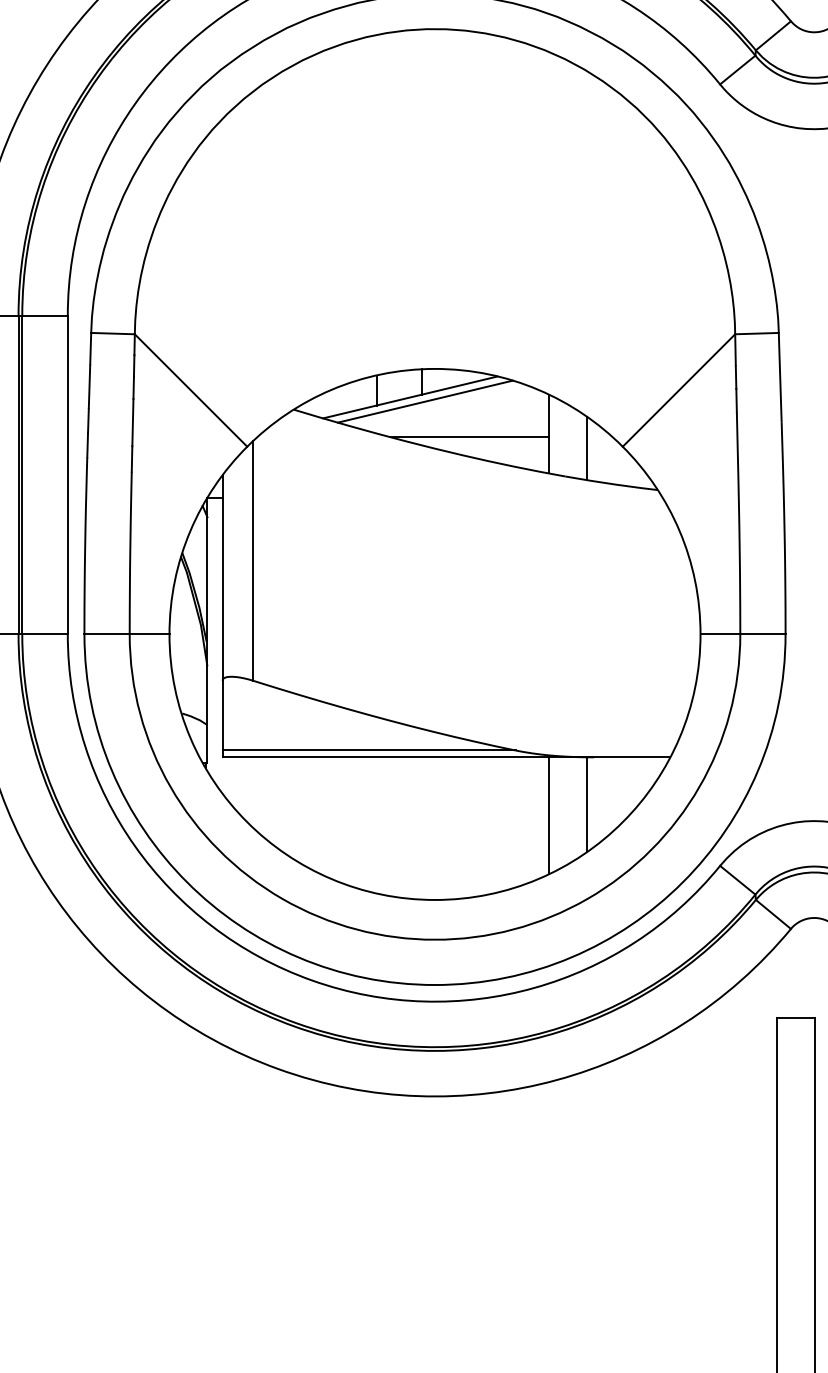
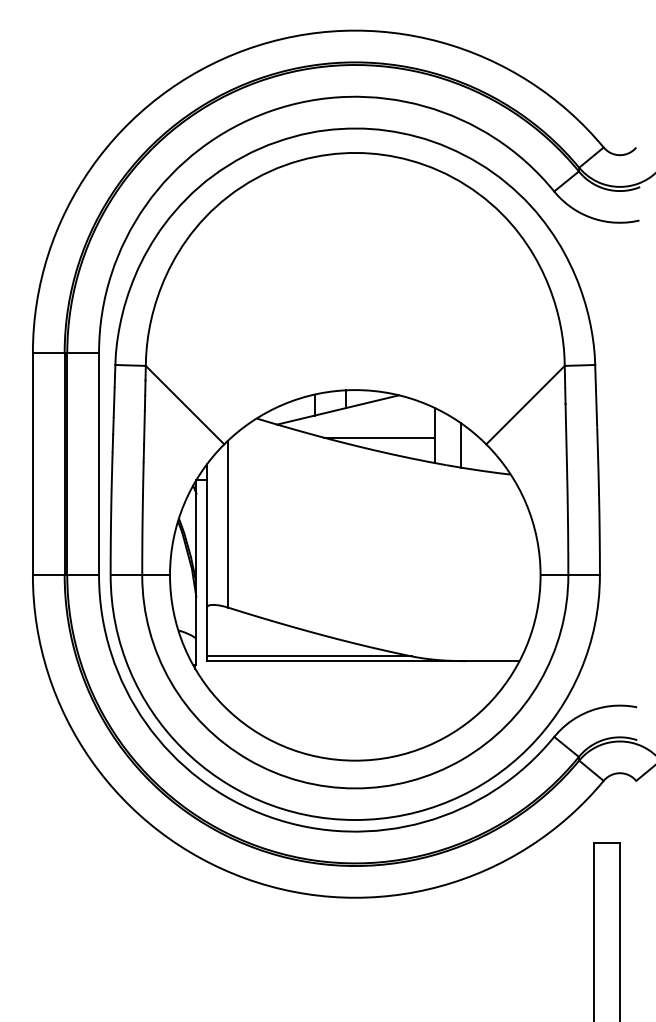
line: (425, 401) -> (348, 412), removed
line: (587, 803) -> (461, 693), removed
line: (548, 815) -> (434, 701), removed

